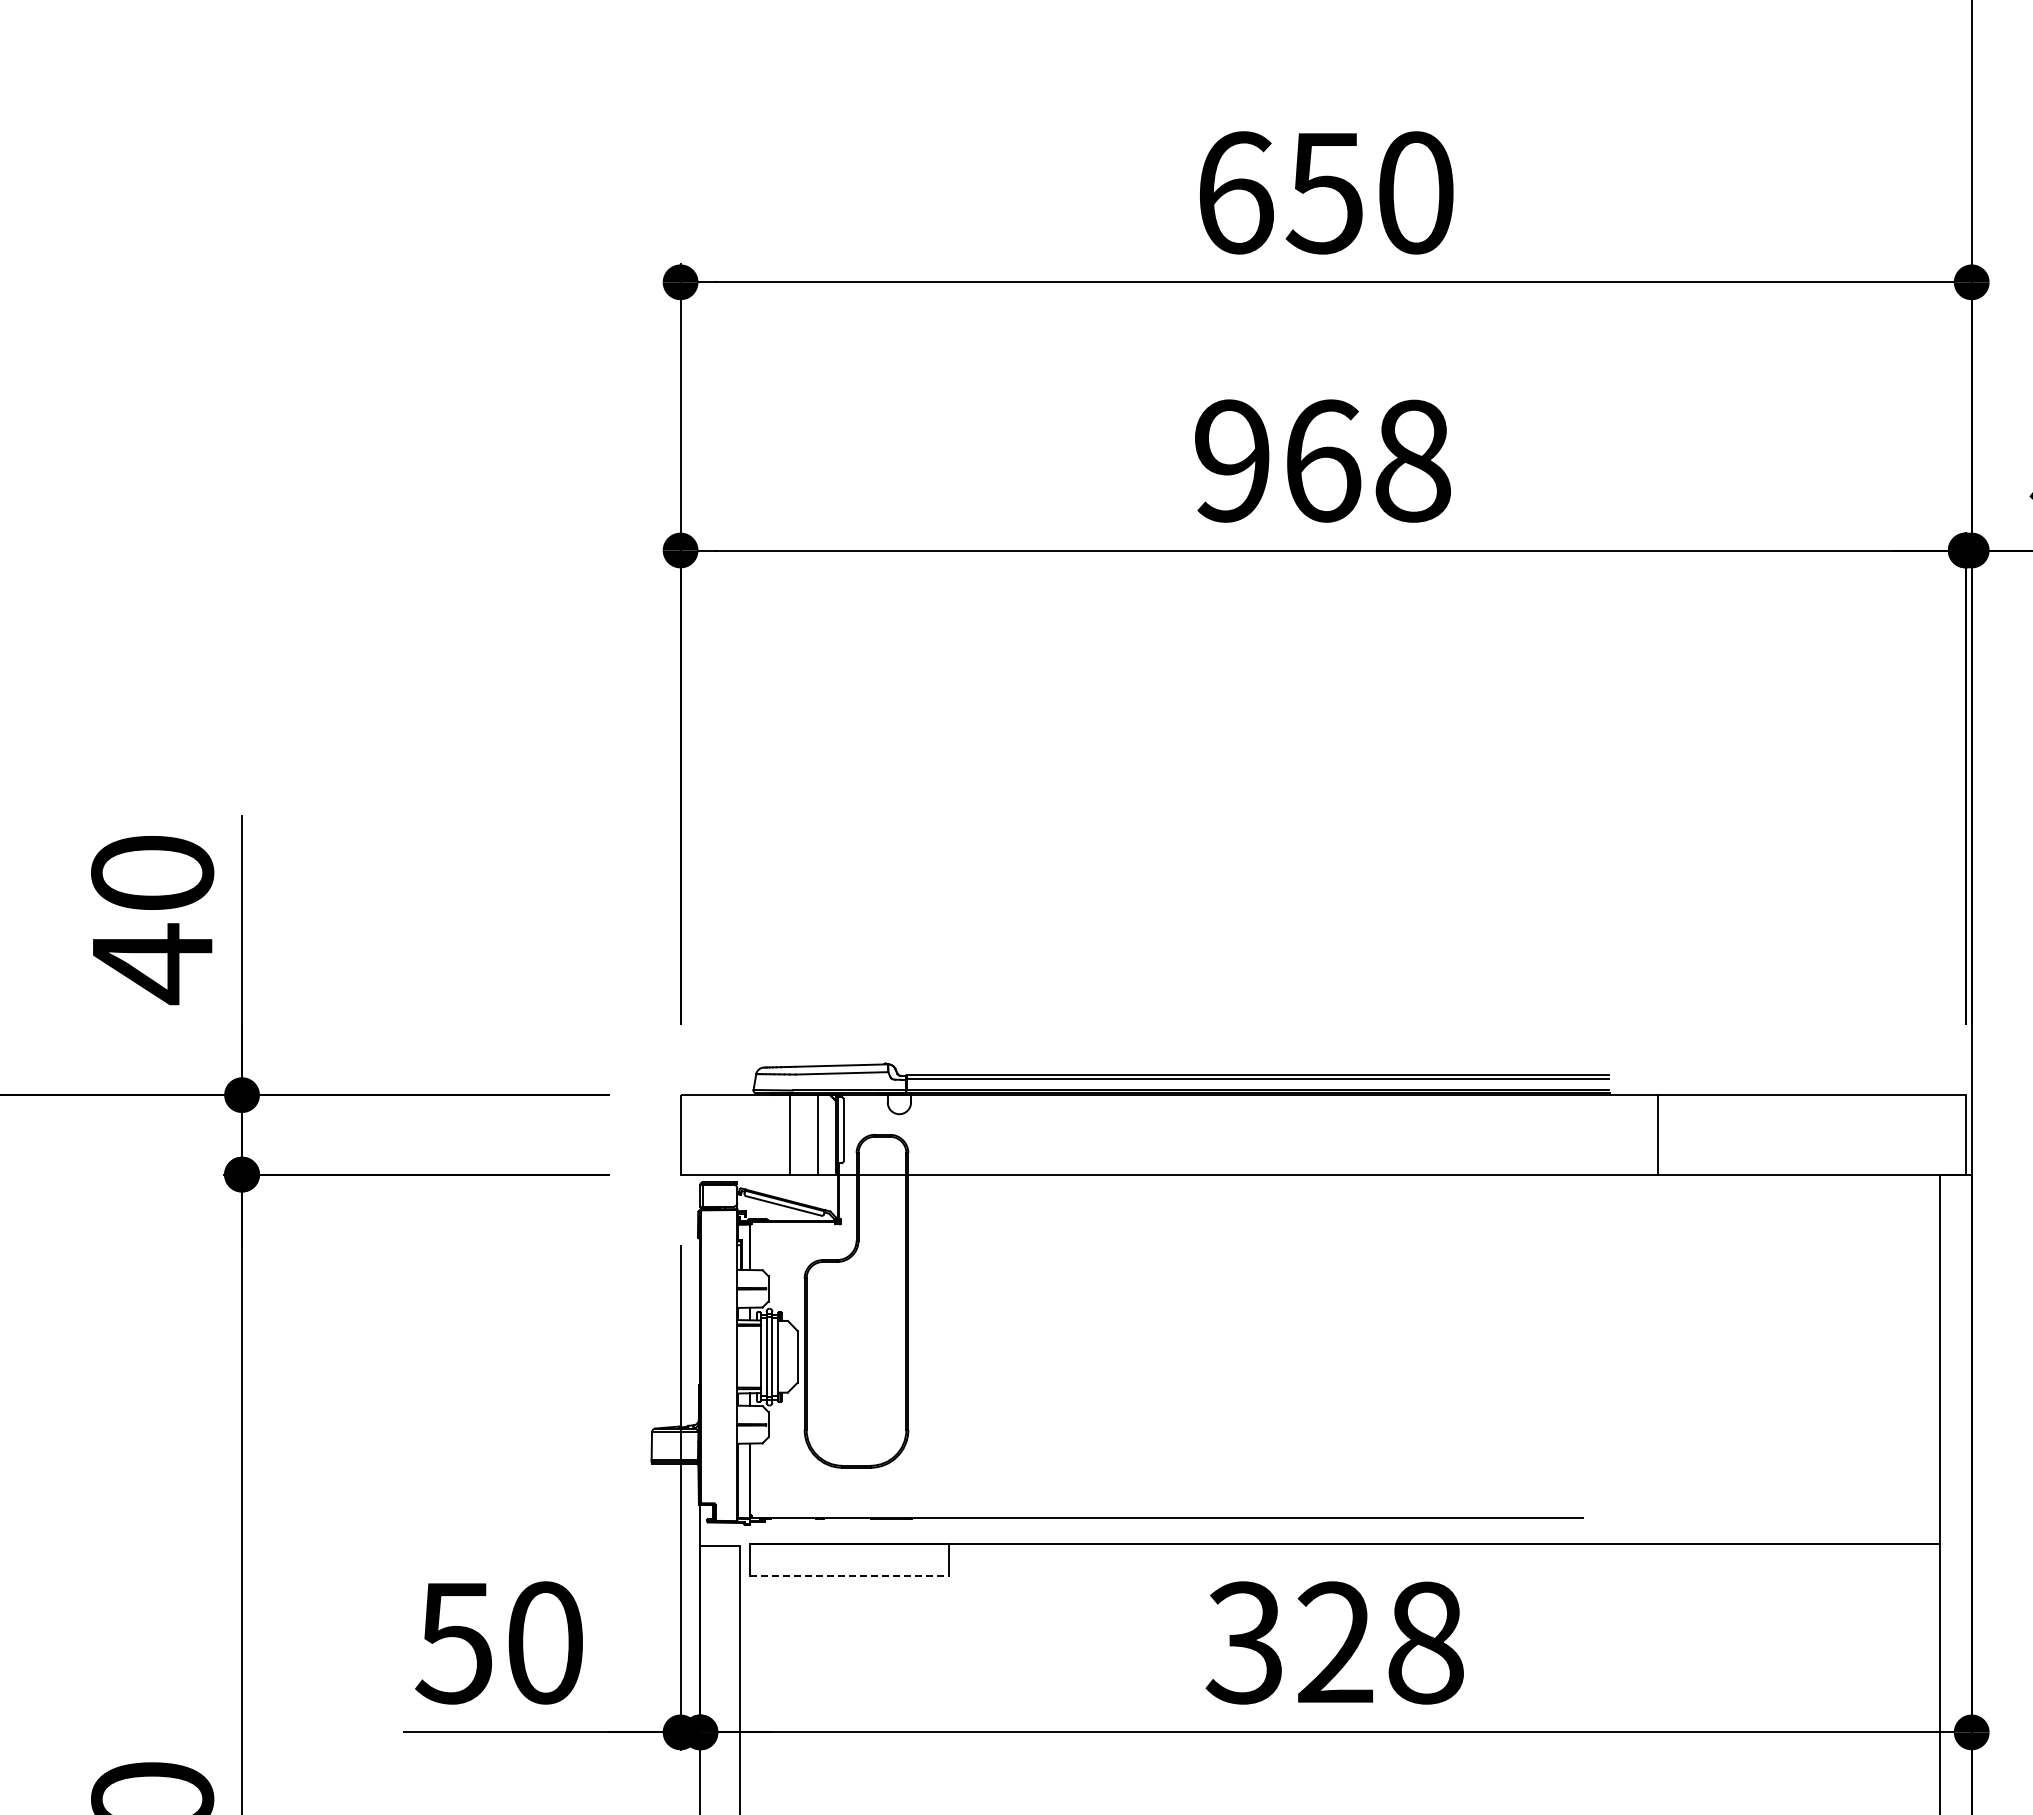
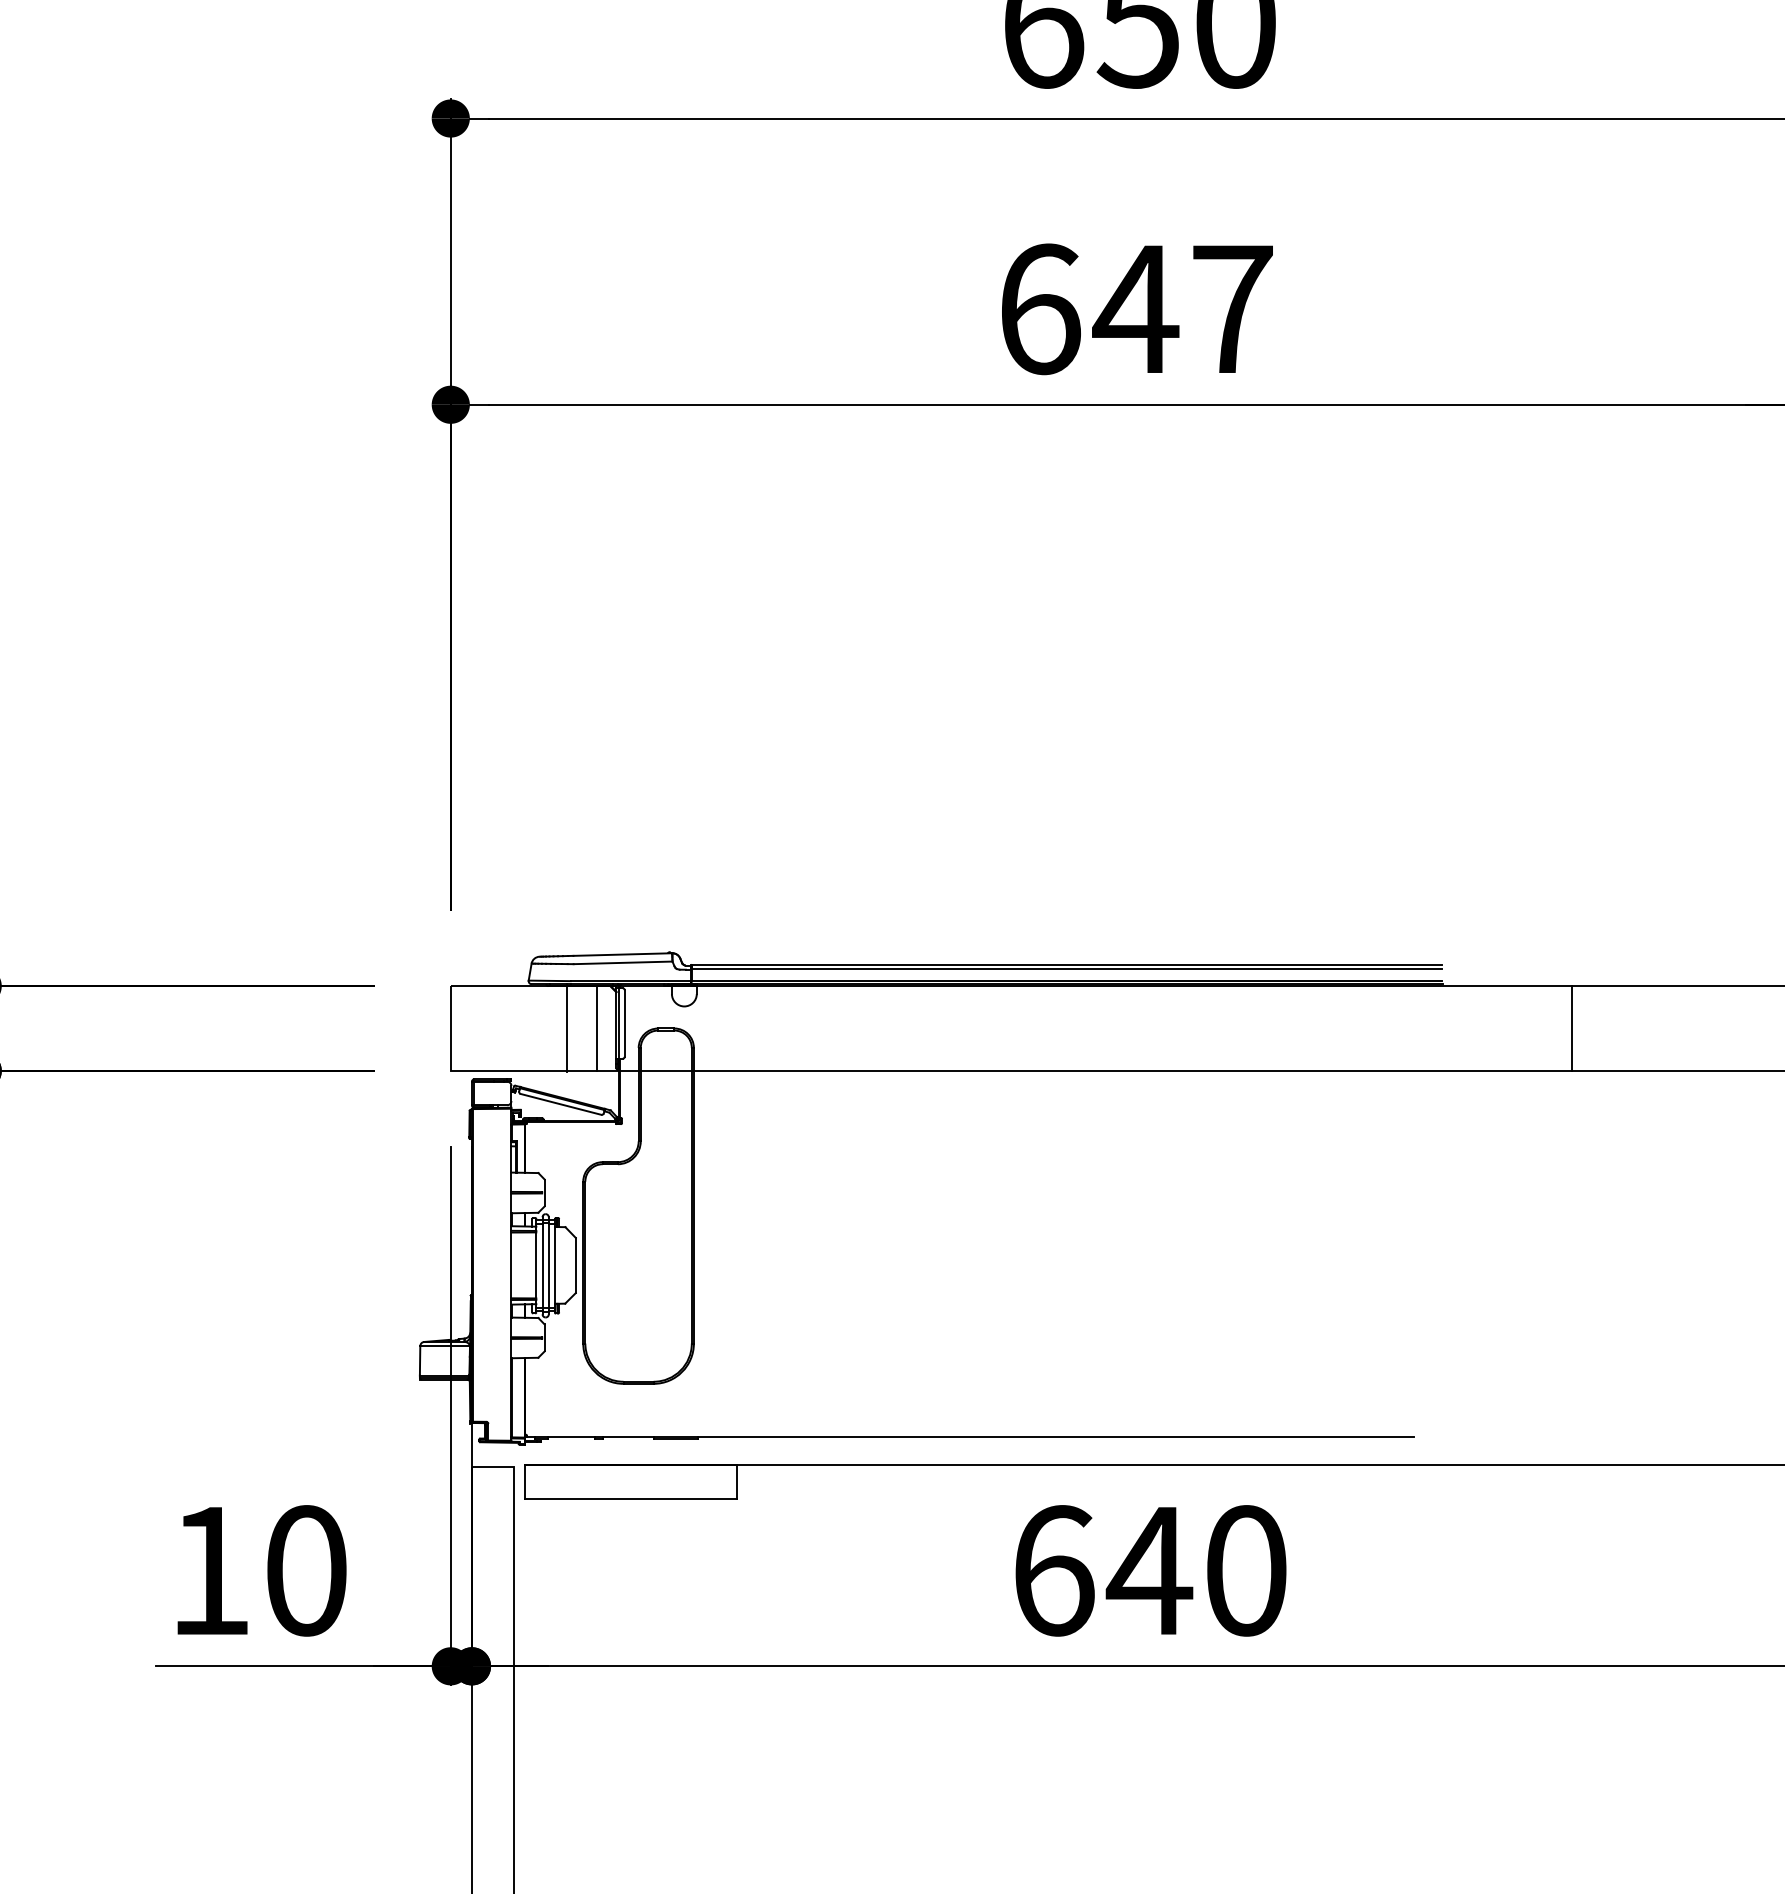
text: (1322, 460) -> (1135, 308), 968 -> 647
line: (1658, 1134) -> (1572, 1028), moved
line: (849, 1575) -> (631, 1498), dashed -> solid
text: (1334, 1642) -> (1148, 1570), 328 -> 640
text: (453, 1643) -> (208, 1571), 50 -> 10

